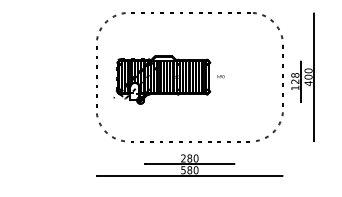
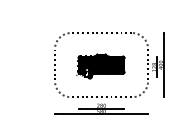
part: (161, 79) -> (100, 66), moved

